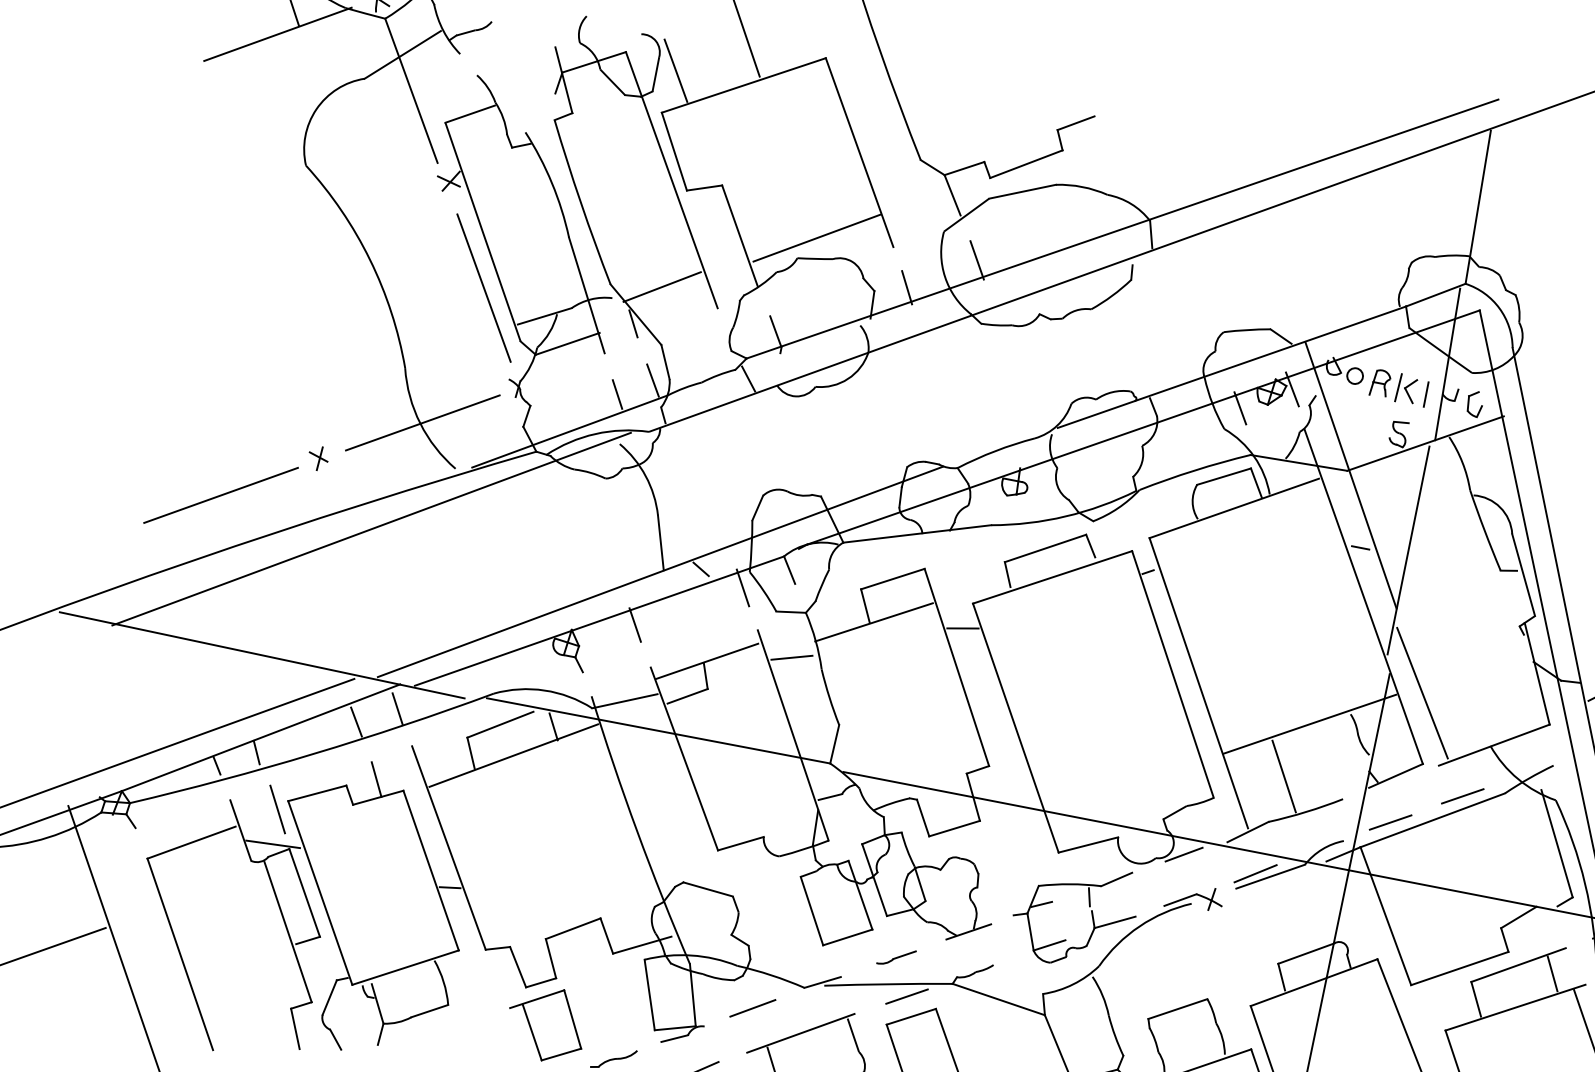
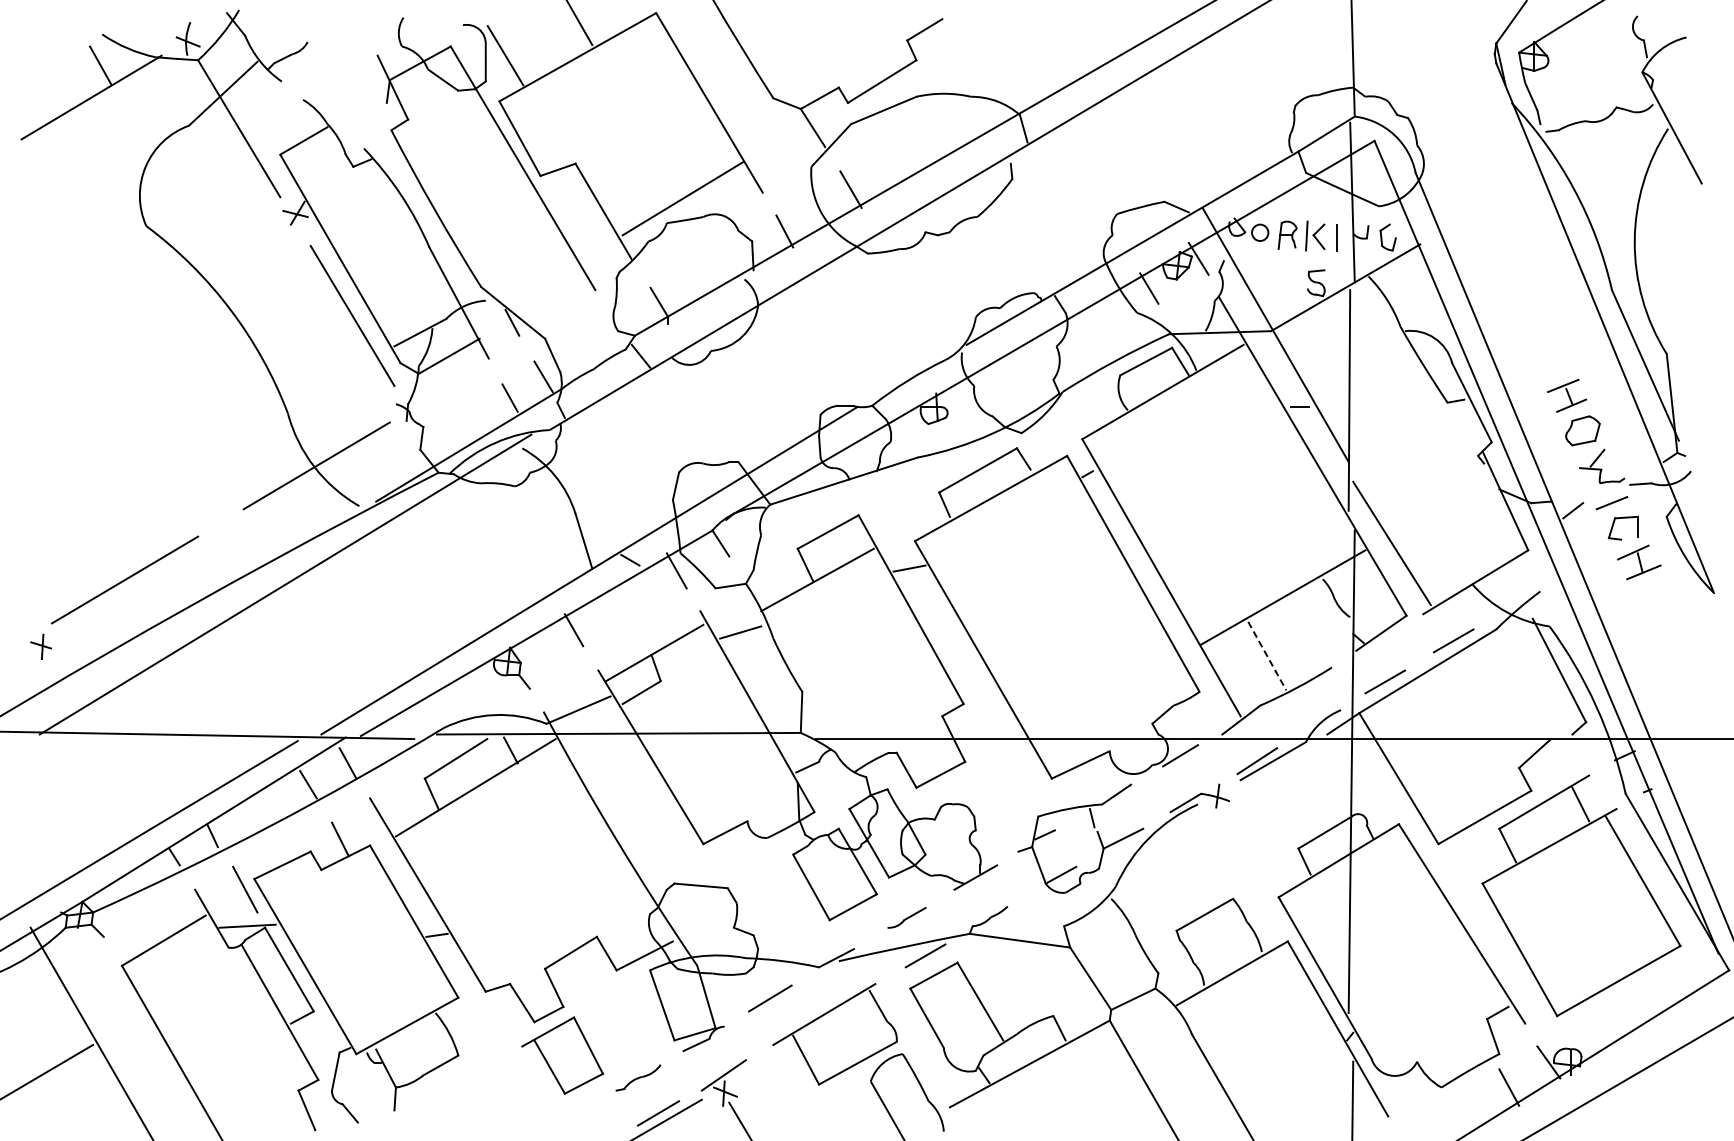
line: (661, 286) -> (533, 279), removed
part: (317, 457) -> (40, 646), moved
line: (1284, 776) -> (1267, 656), solid -> dashed

